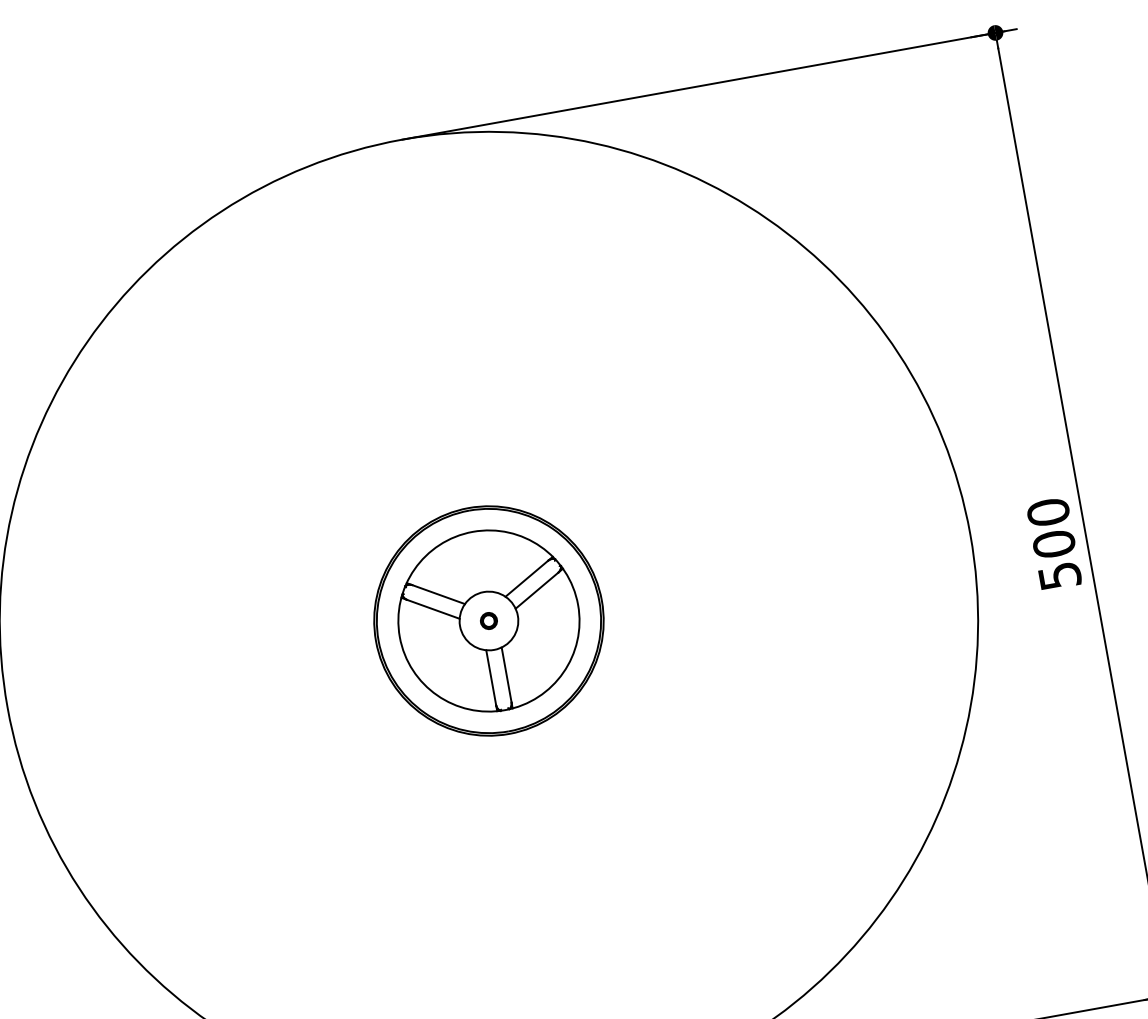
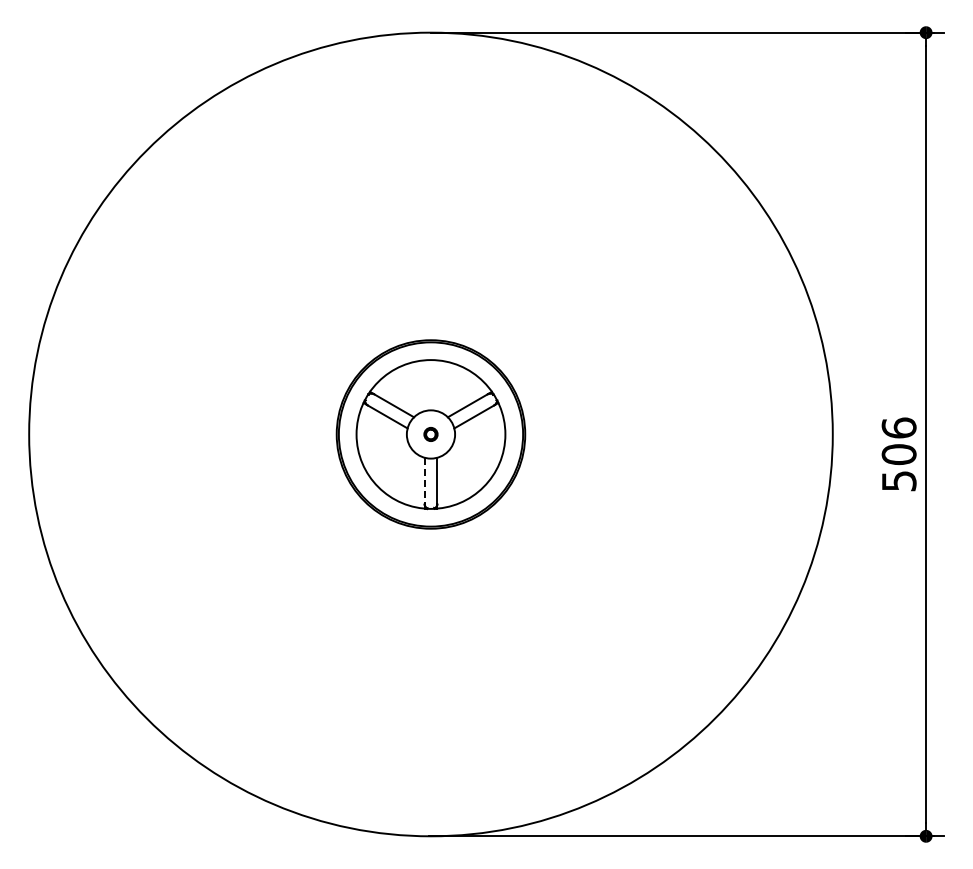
text: (1047, 511) -> (898, 427), 500 -> 506
line: (491, 677) -> (424, 480), solid -> dashed

